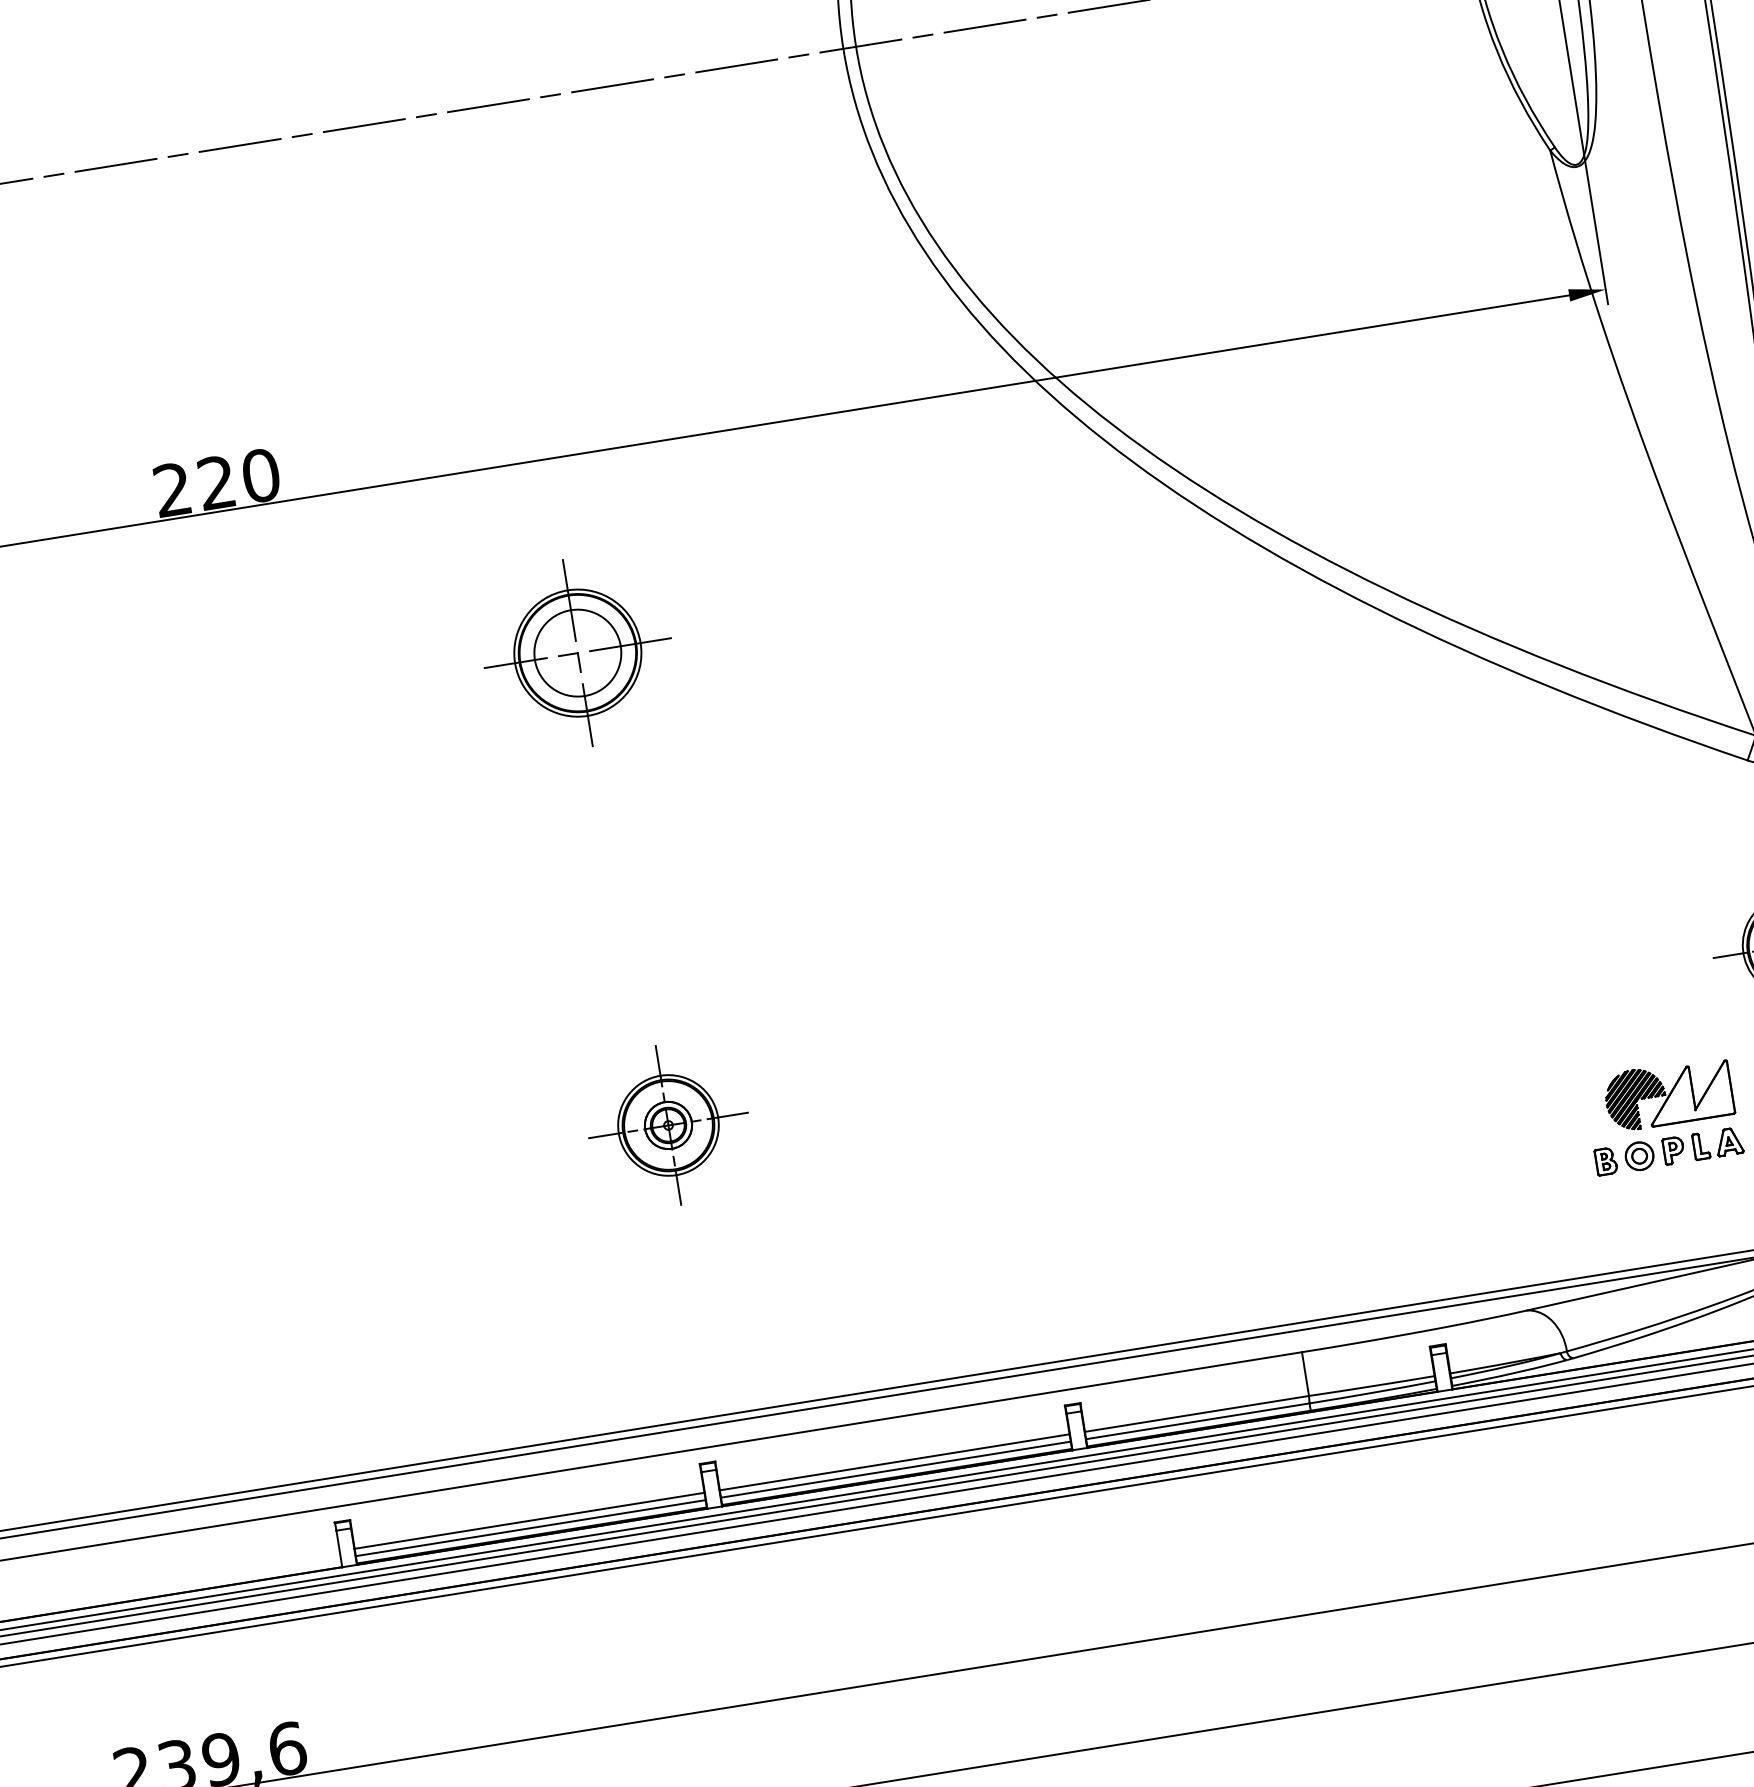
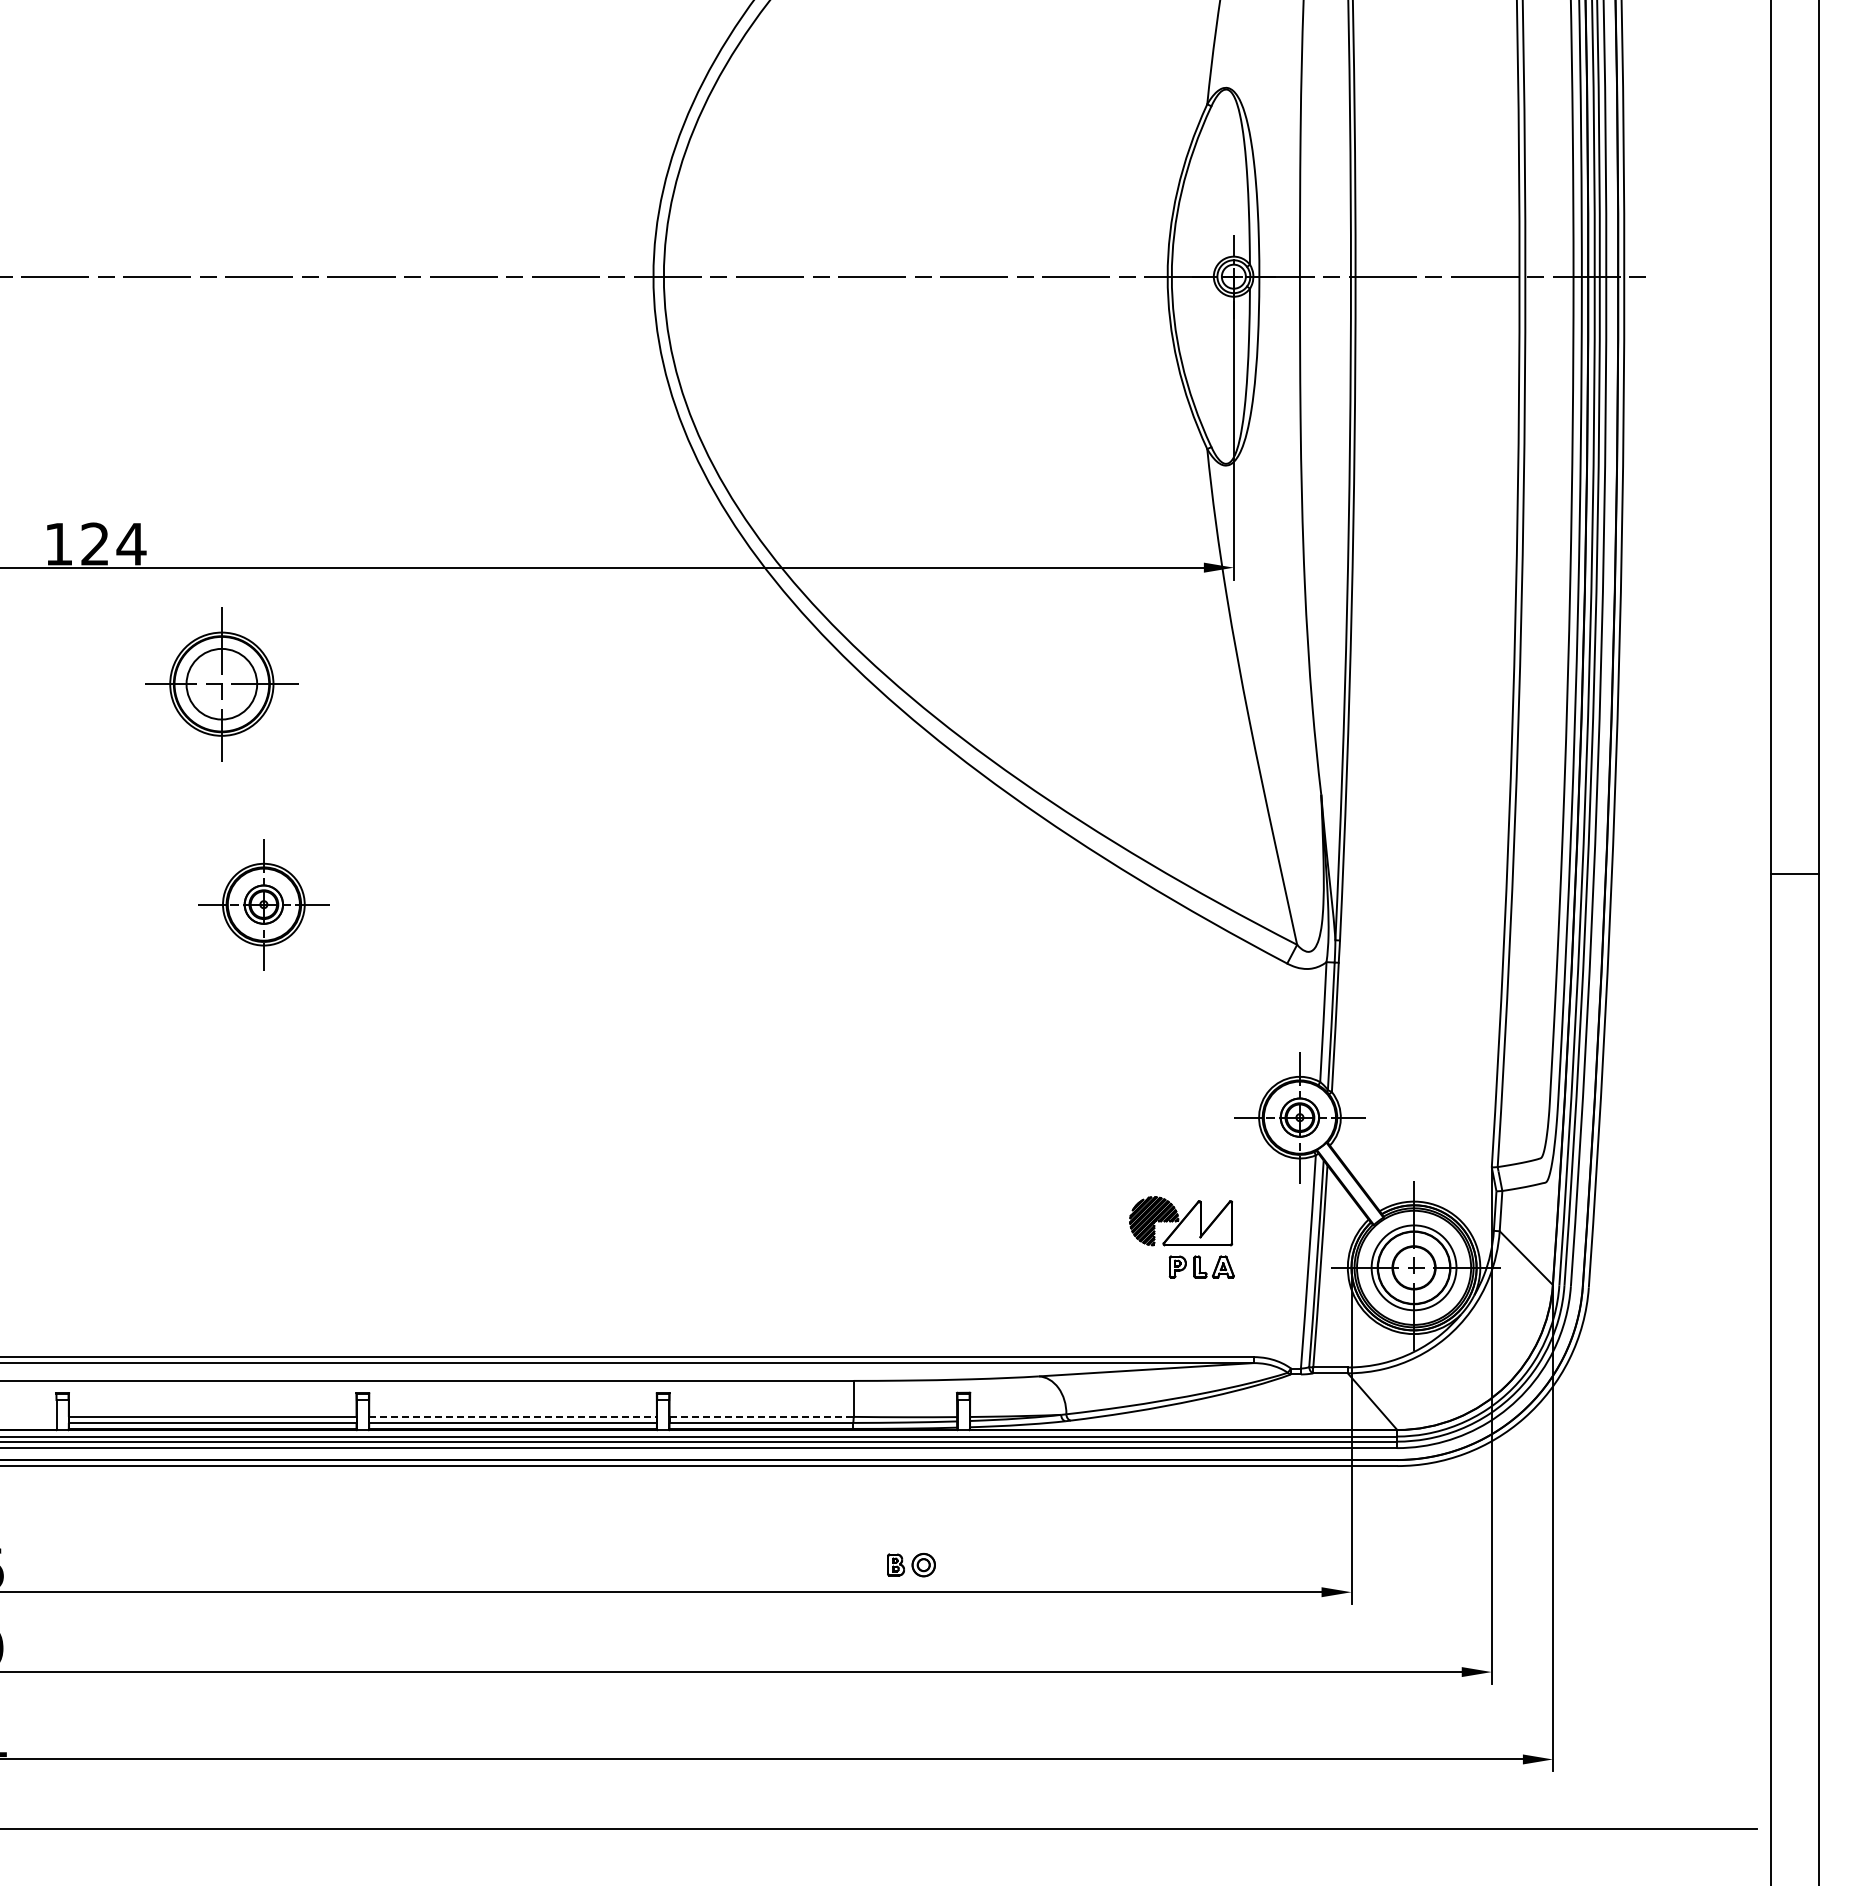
text: (217, 481) -> (95, 543), 220 -> 124
part: (577, 653) -> (221, 684), moved
part: (667, 1125) -> (263, 904), moved
part: (1624, 1159) -> (911, 1565), moved
line: (1197, 1413) -> (762, 1416), solid -> dashed
line: (895, 1461) -> (513, 1416), solid -> dashed

